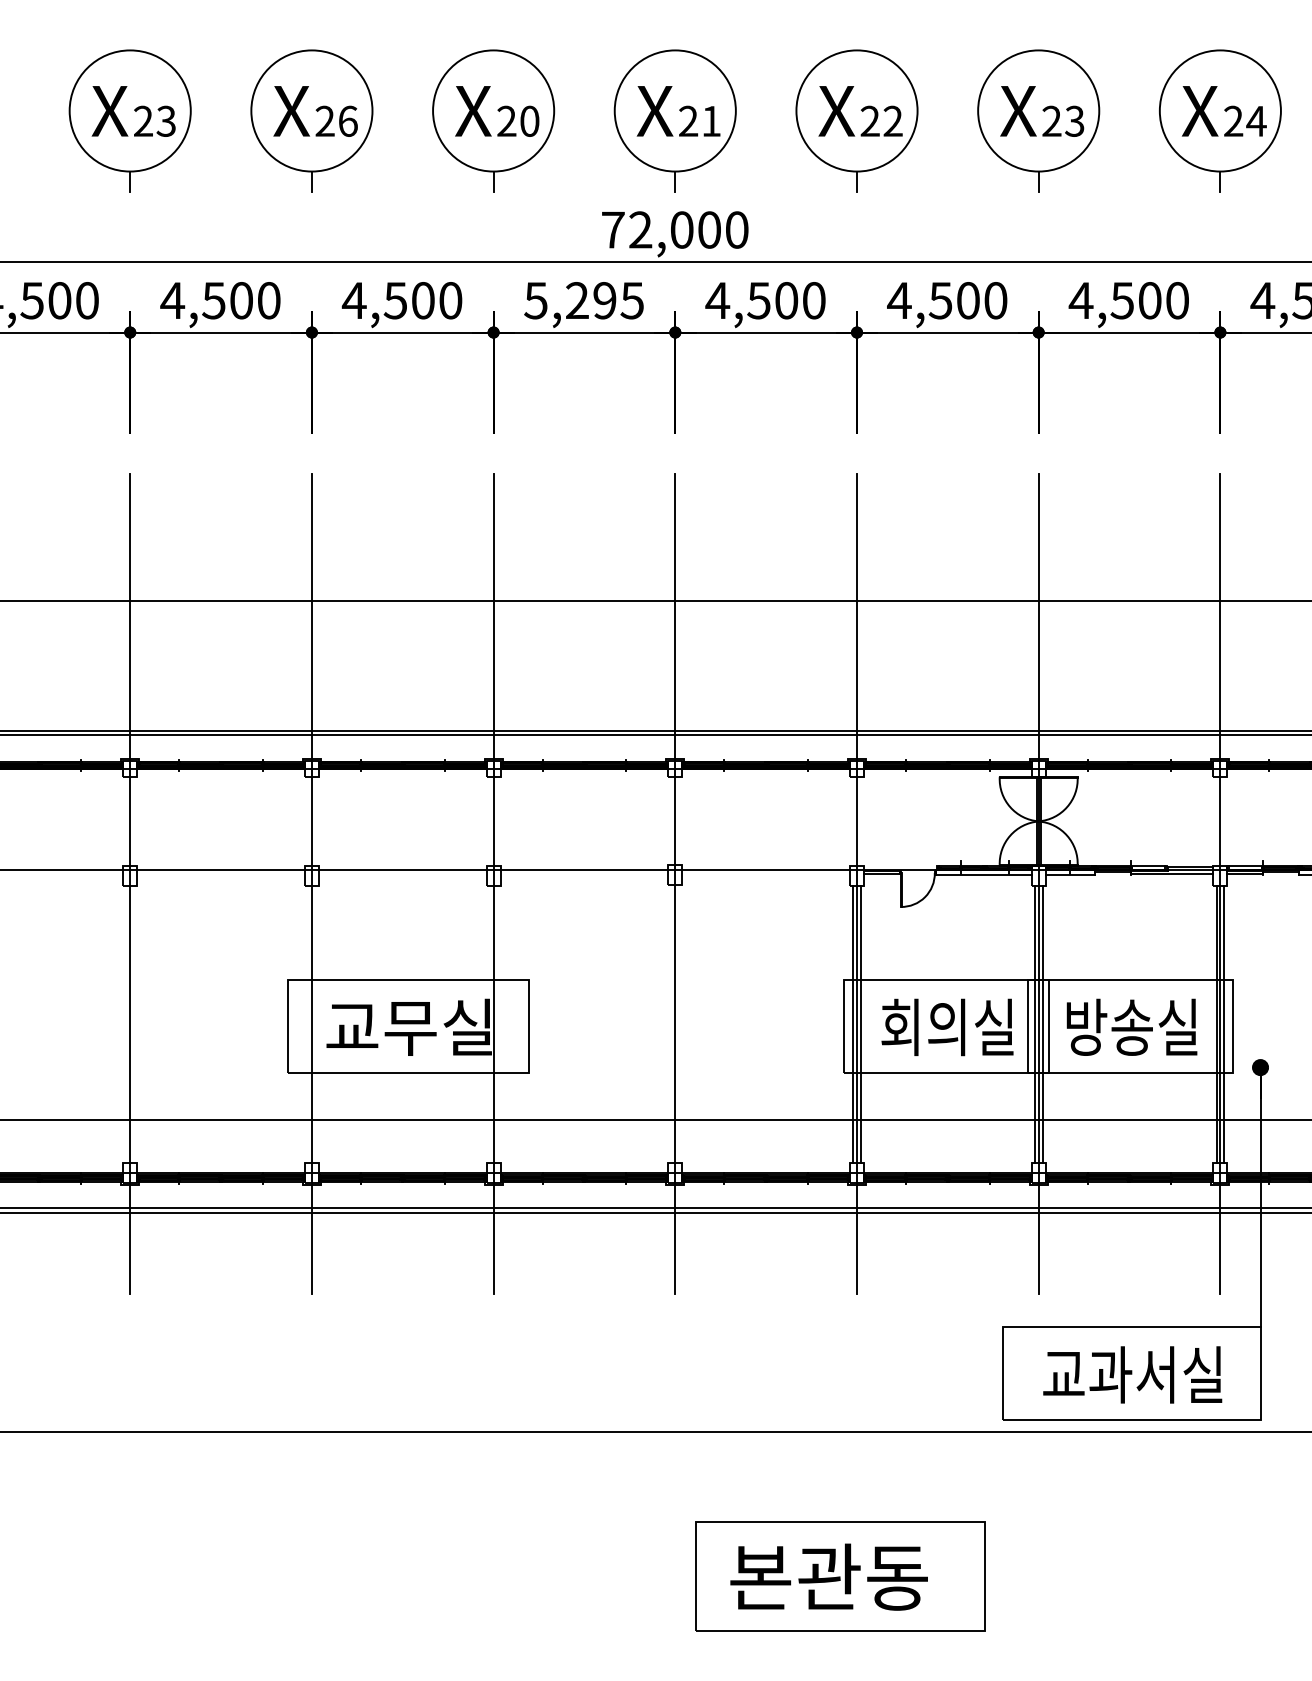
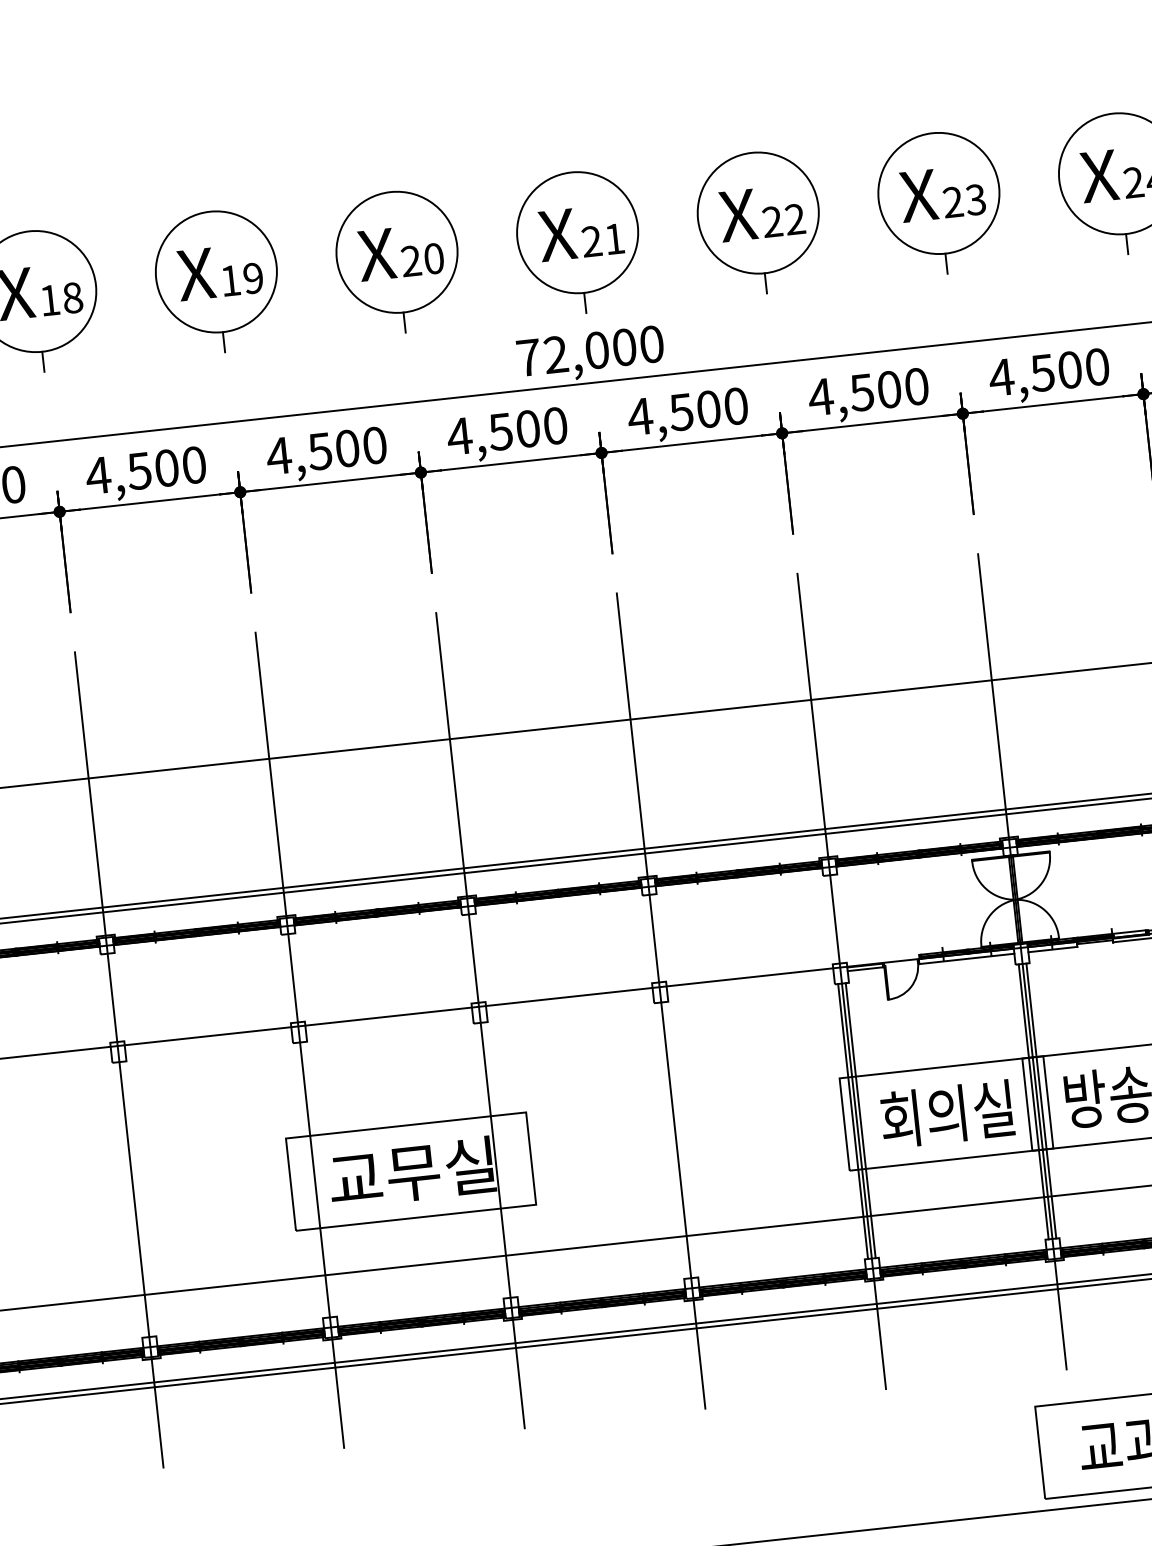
text: (155, 120) -> (61, 298), 23 -> 18
text: (336, 120) -> (241, 278), 26 -> 19
text: (583, 300) -> (506, 431), 5,295 -> 4,500

